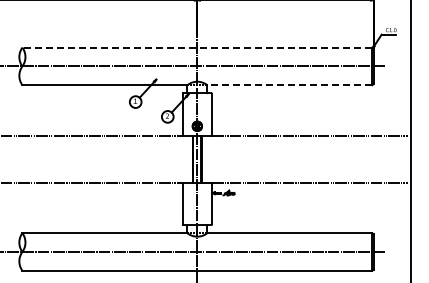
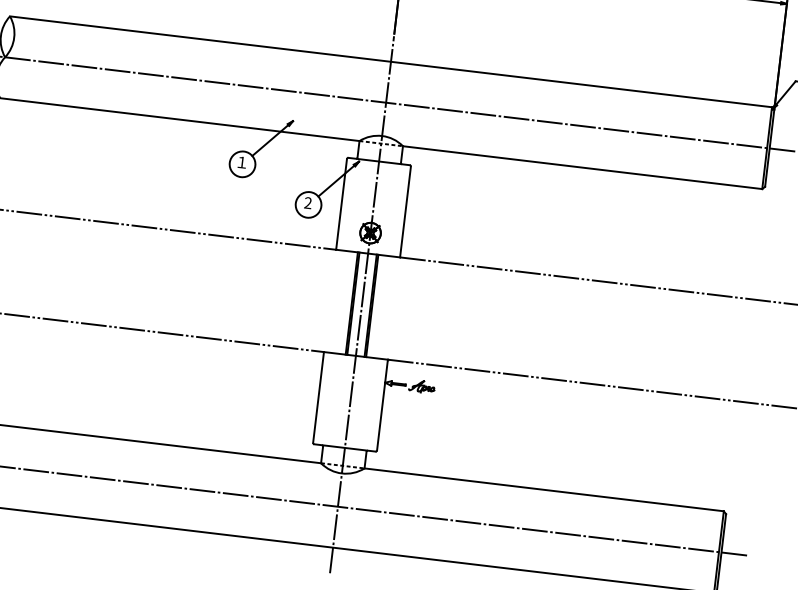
line: (197, 47) -> (391, 61), dashed -> solid
line: (289, 85) -> (581, 168), dashed -> solid

